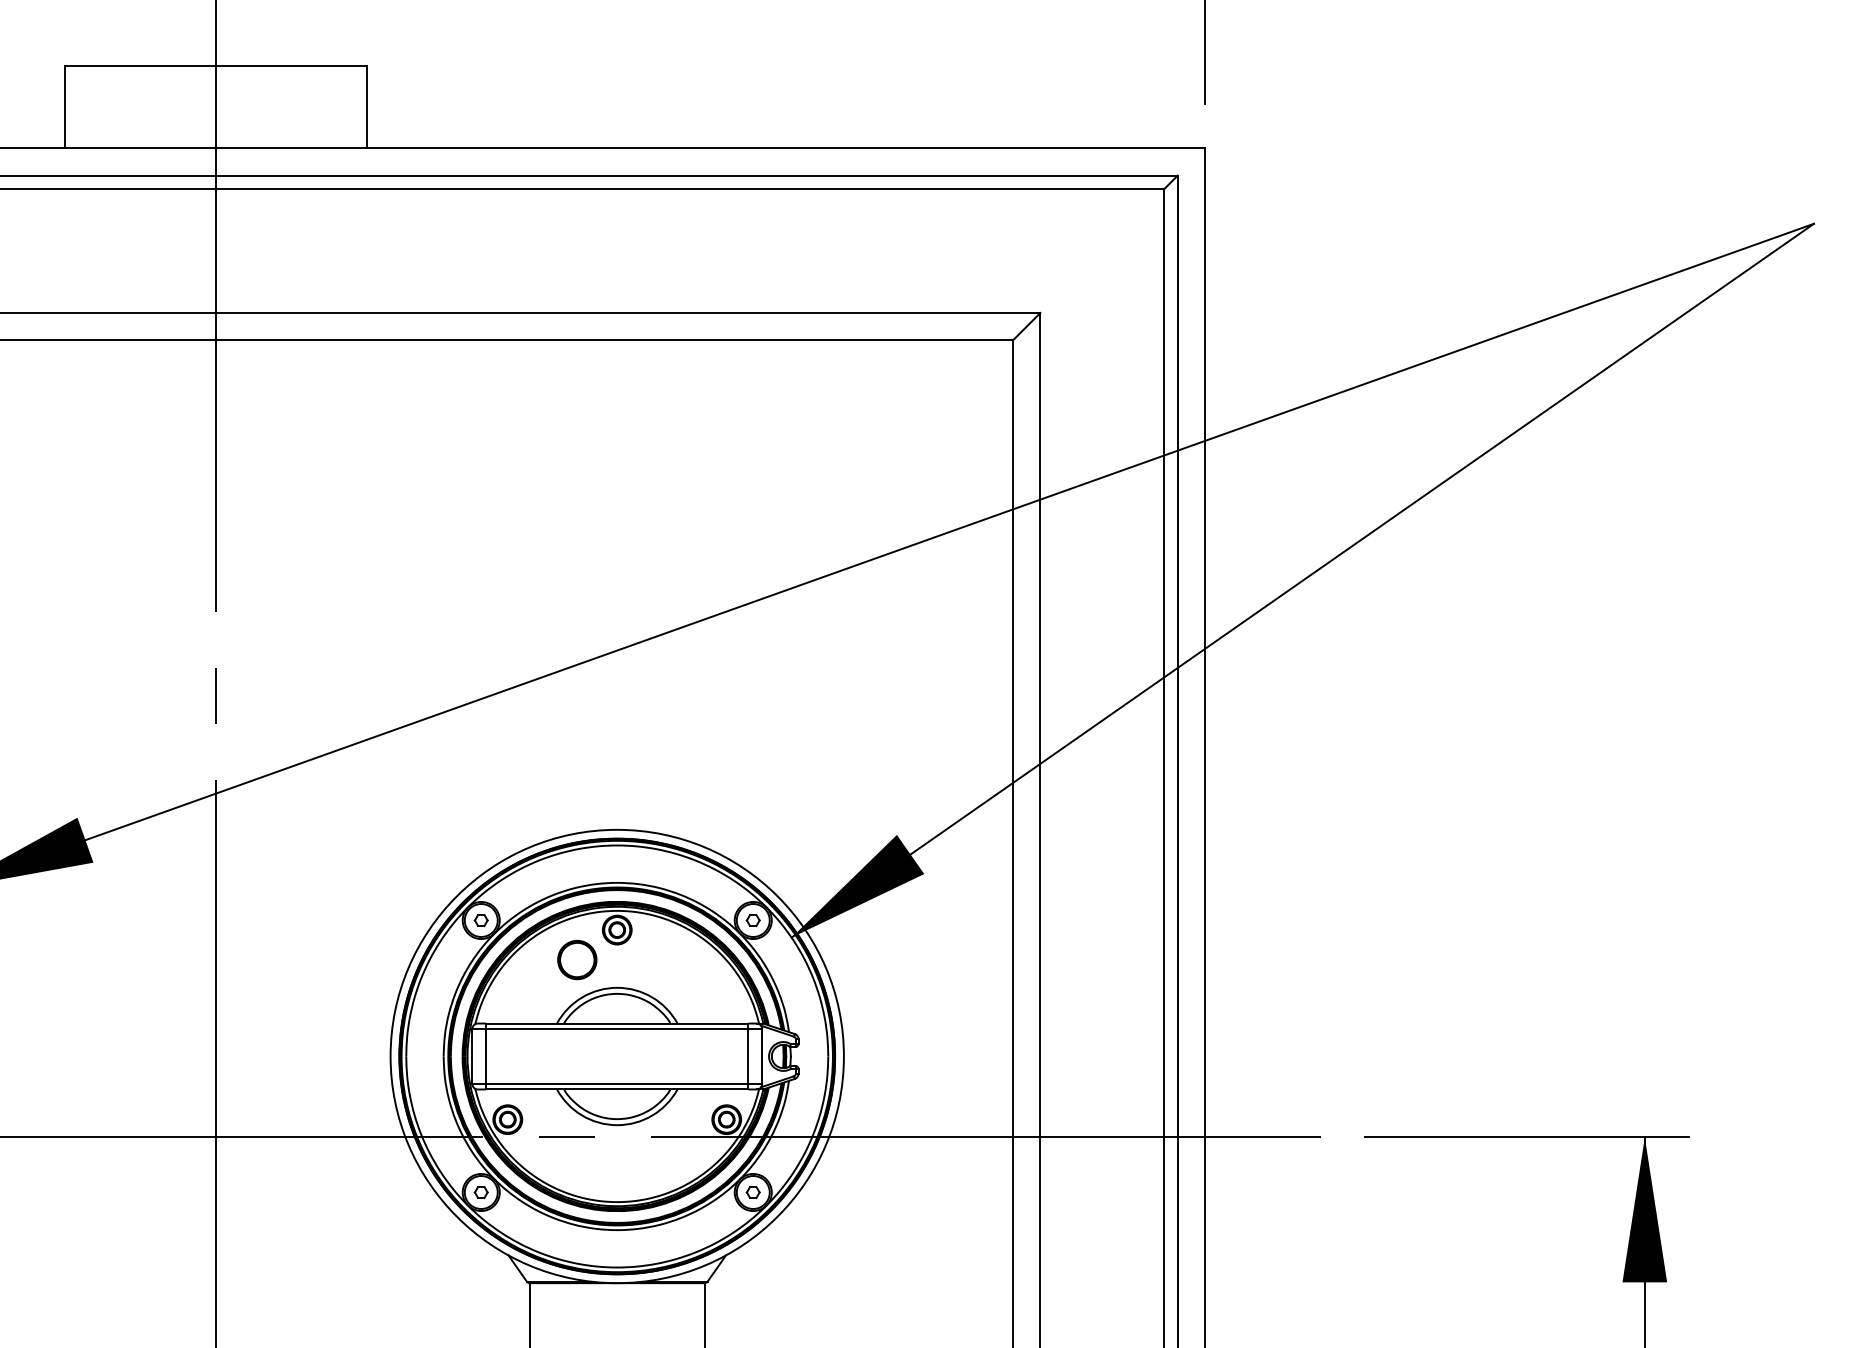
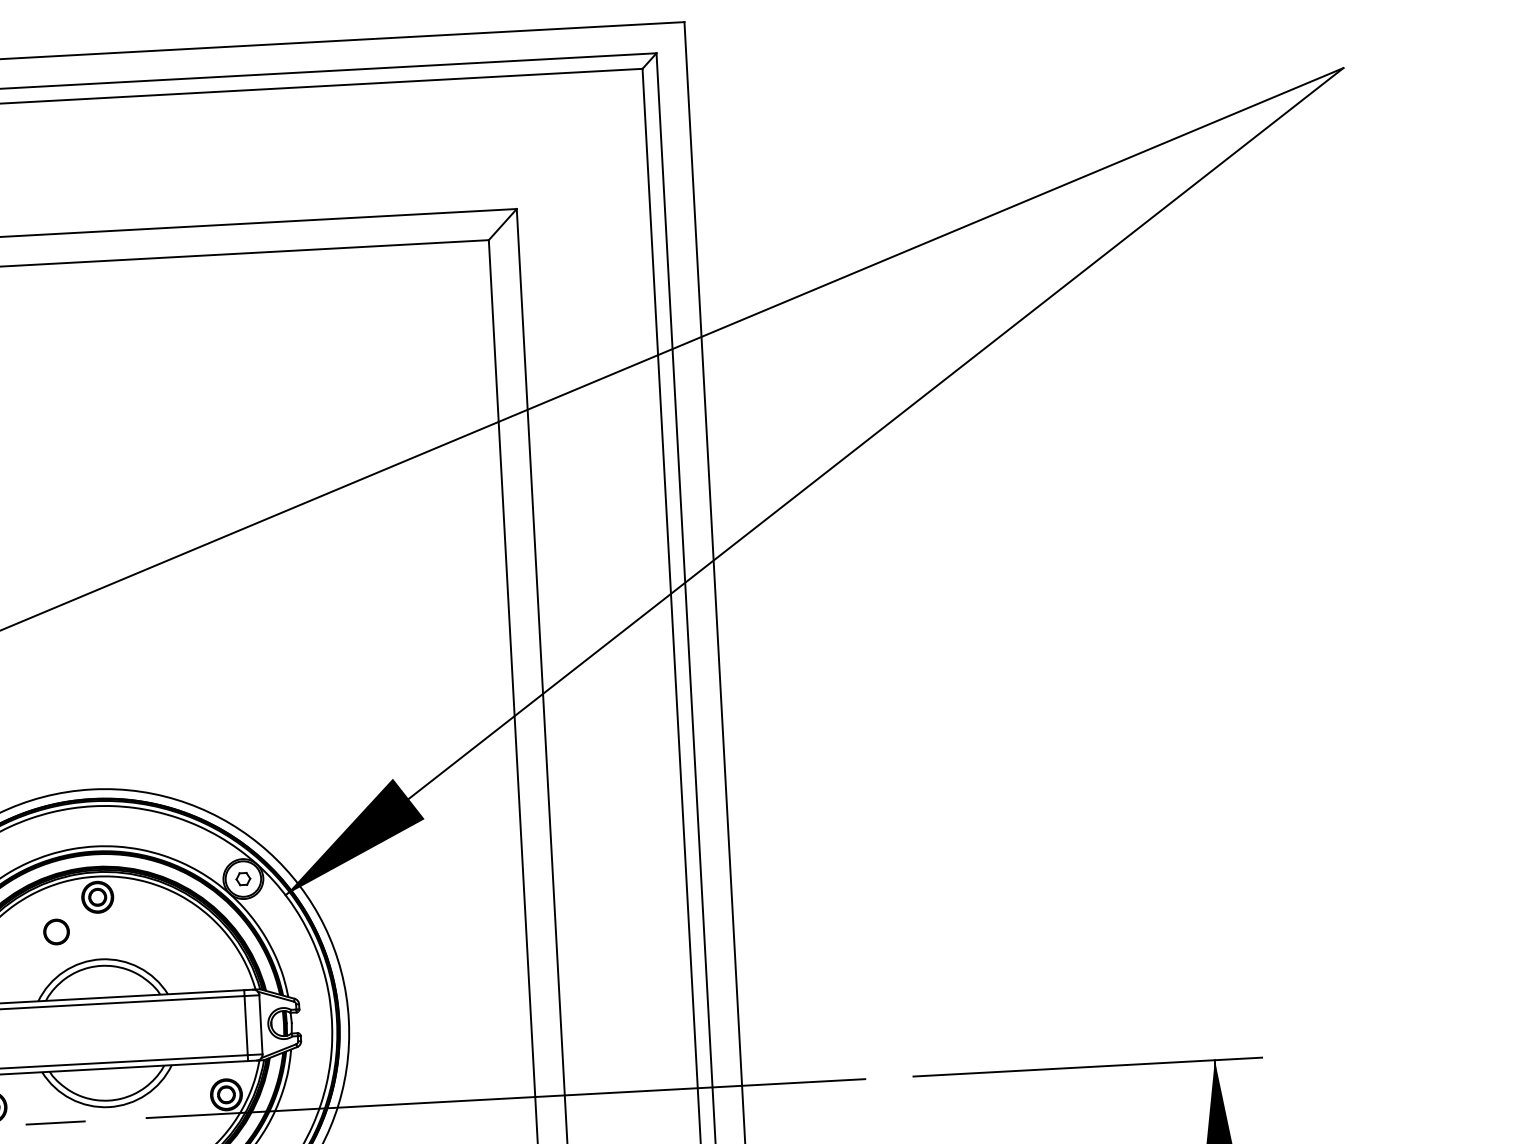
part: (577, 960) -> (56, 932), size x0.6

